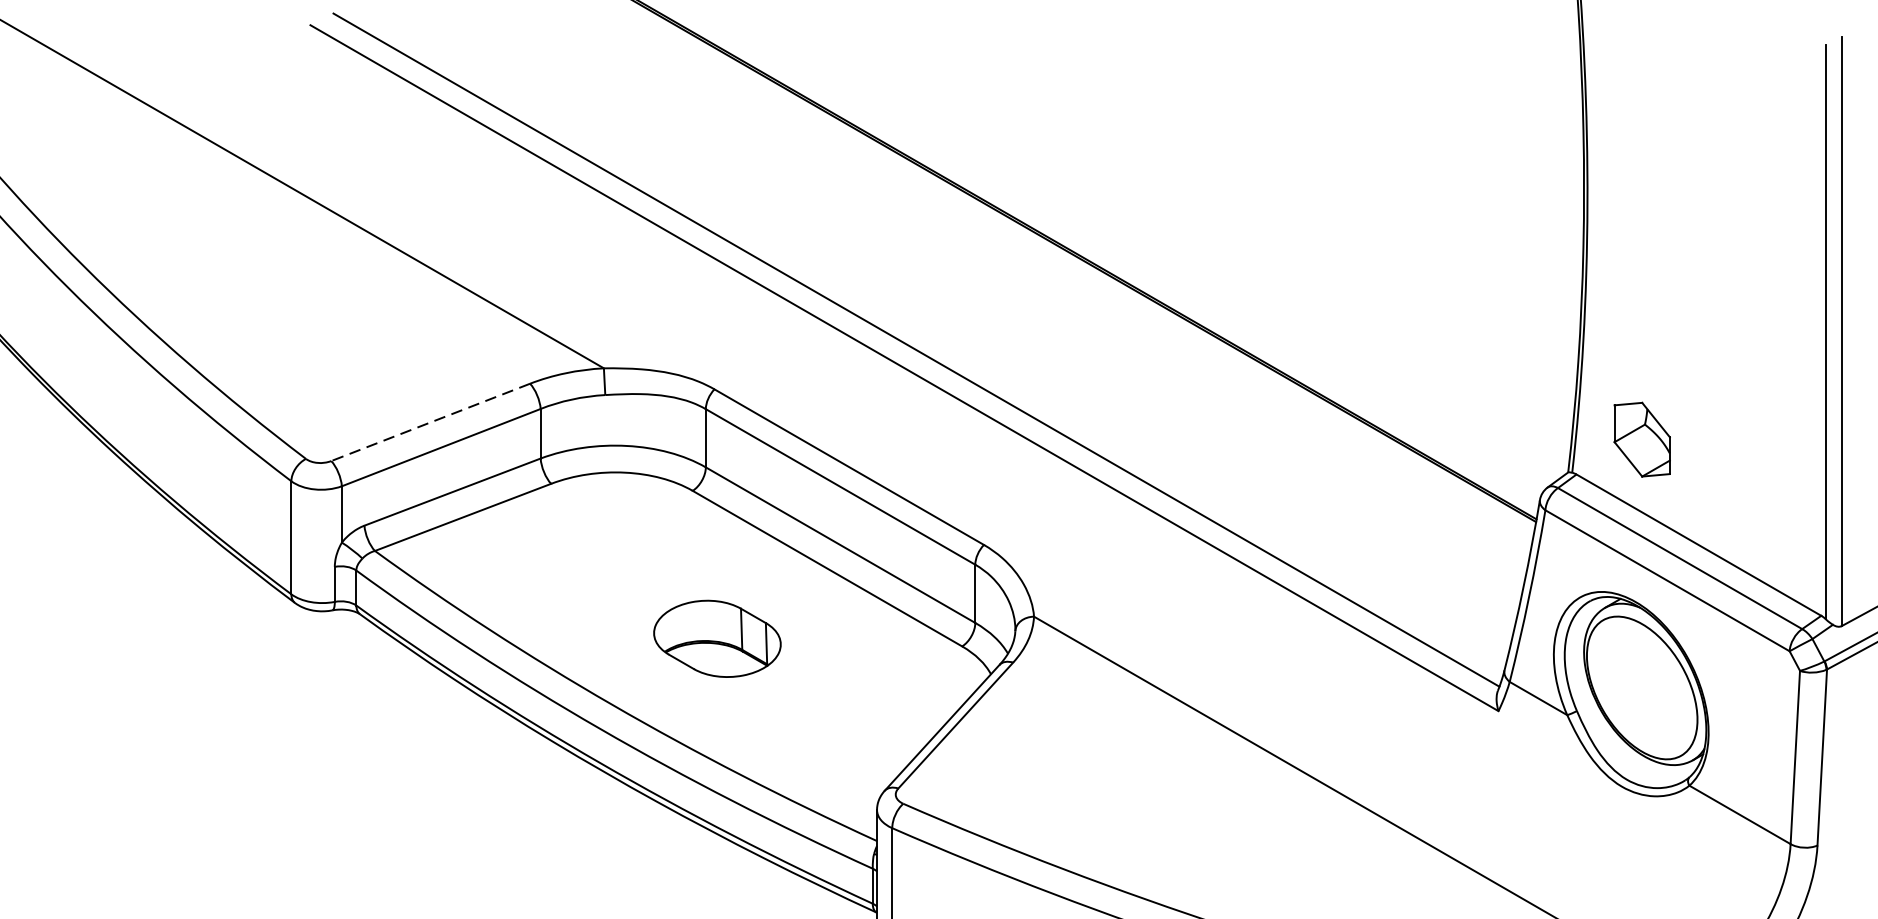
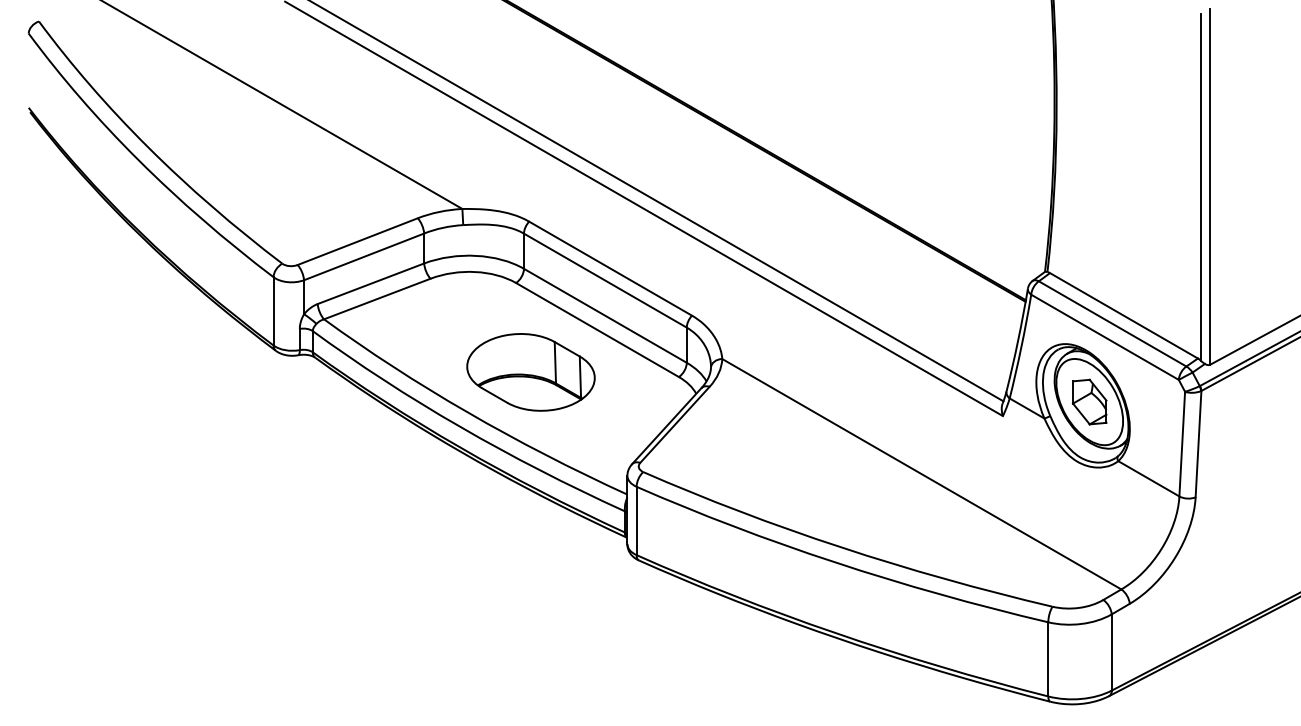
line: (430, 422) -> (357, 241), dashed -> solid
part: (1641, 438) -> (1089, 401), moved
part: (716, 638) -> (530, 372), size x1.67

